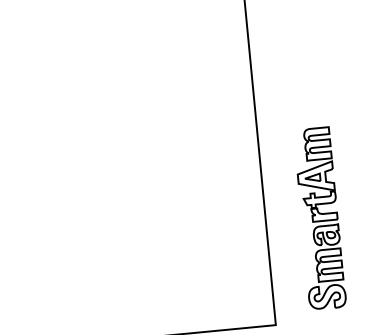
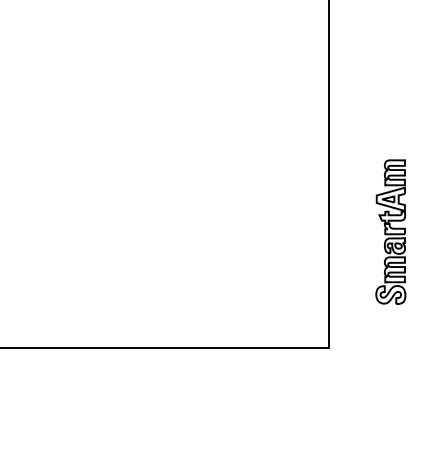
part: (319, 217) -> (390, 231), size x0.7

